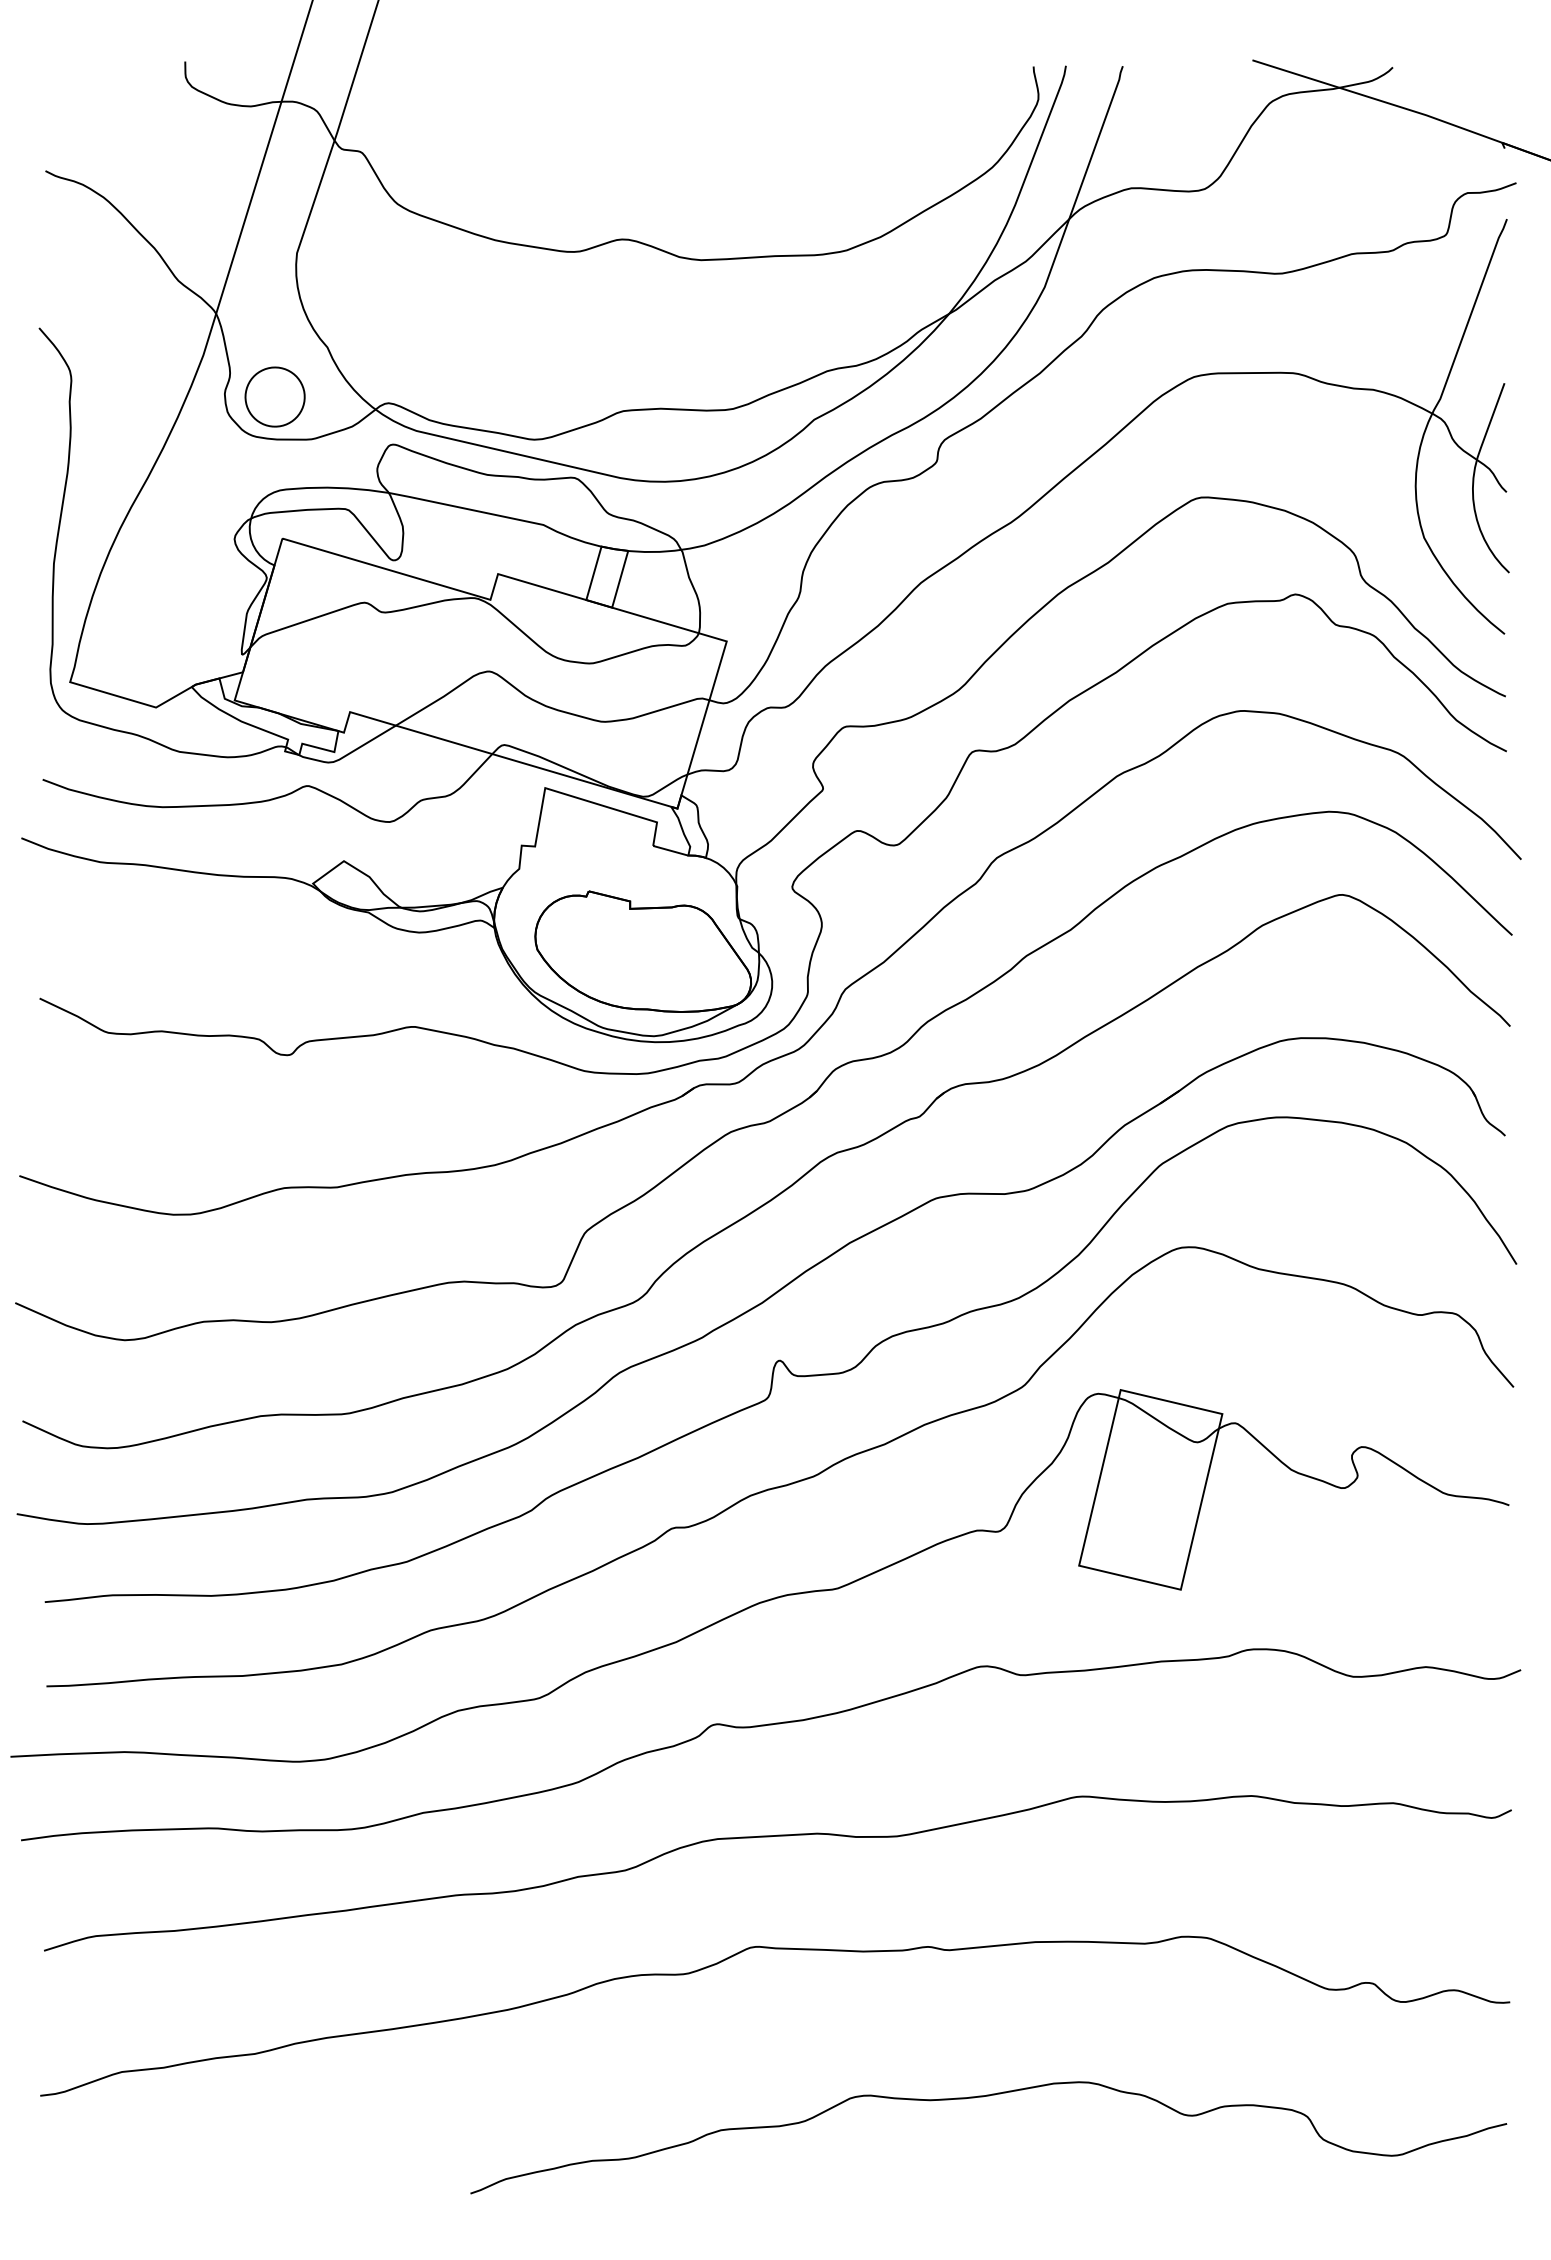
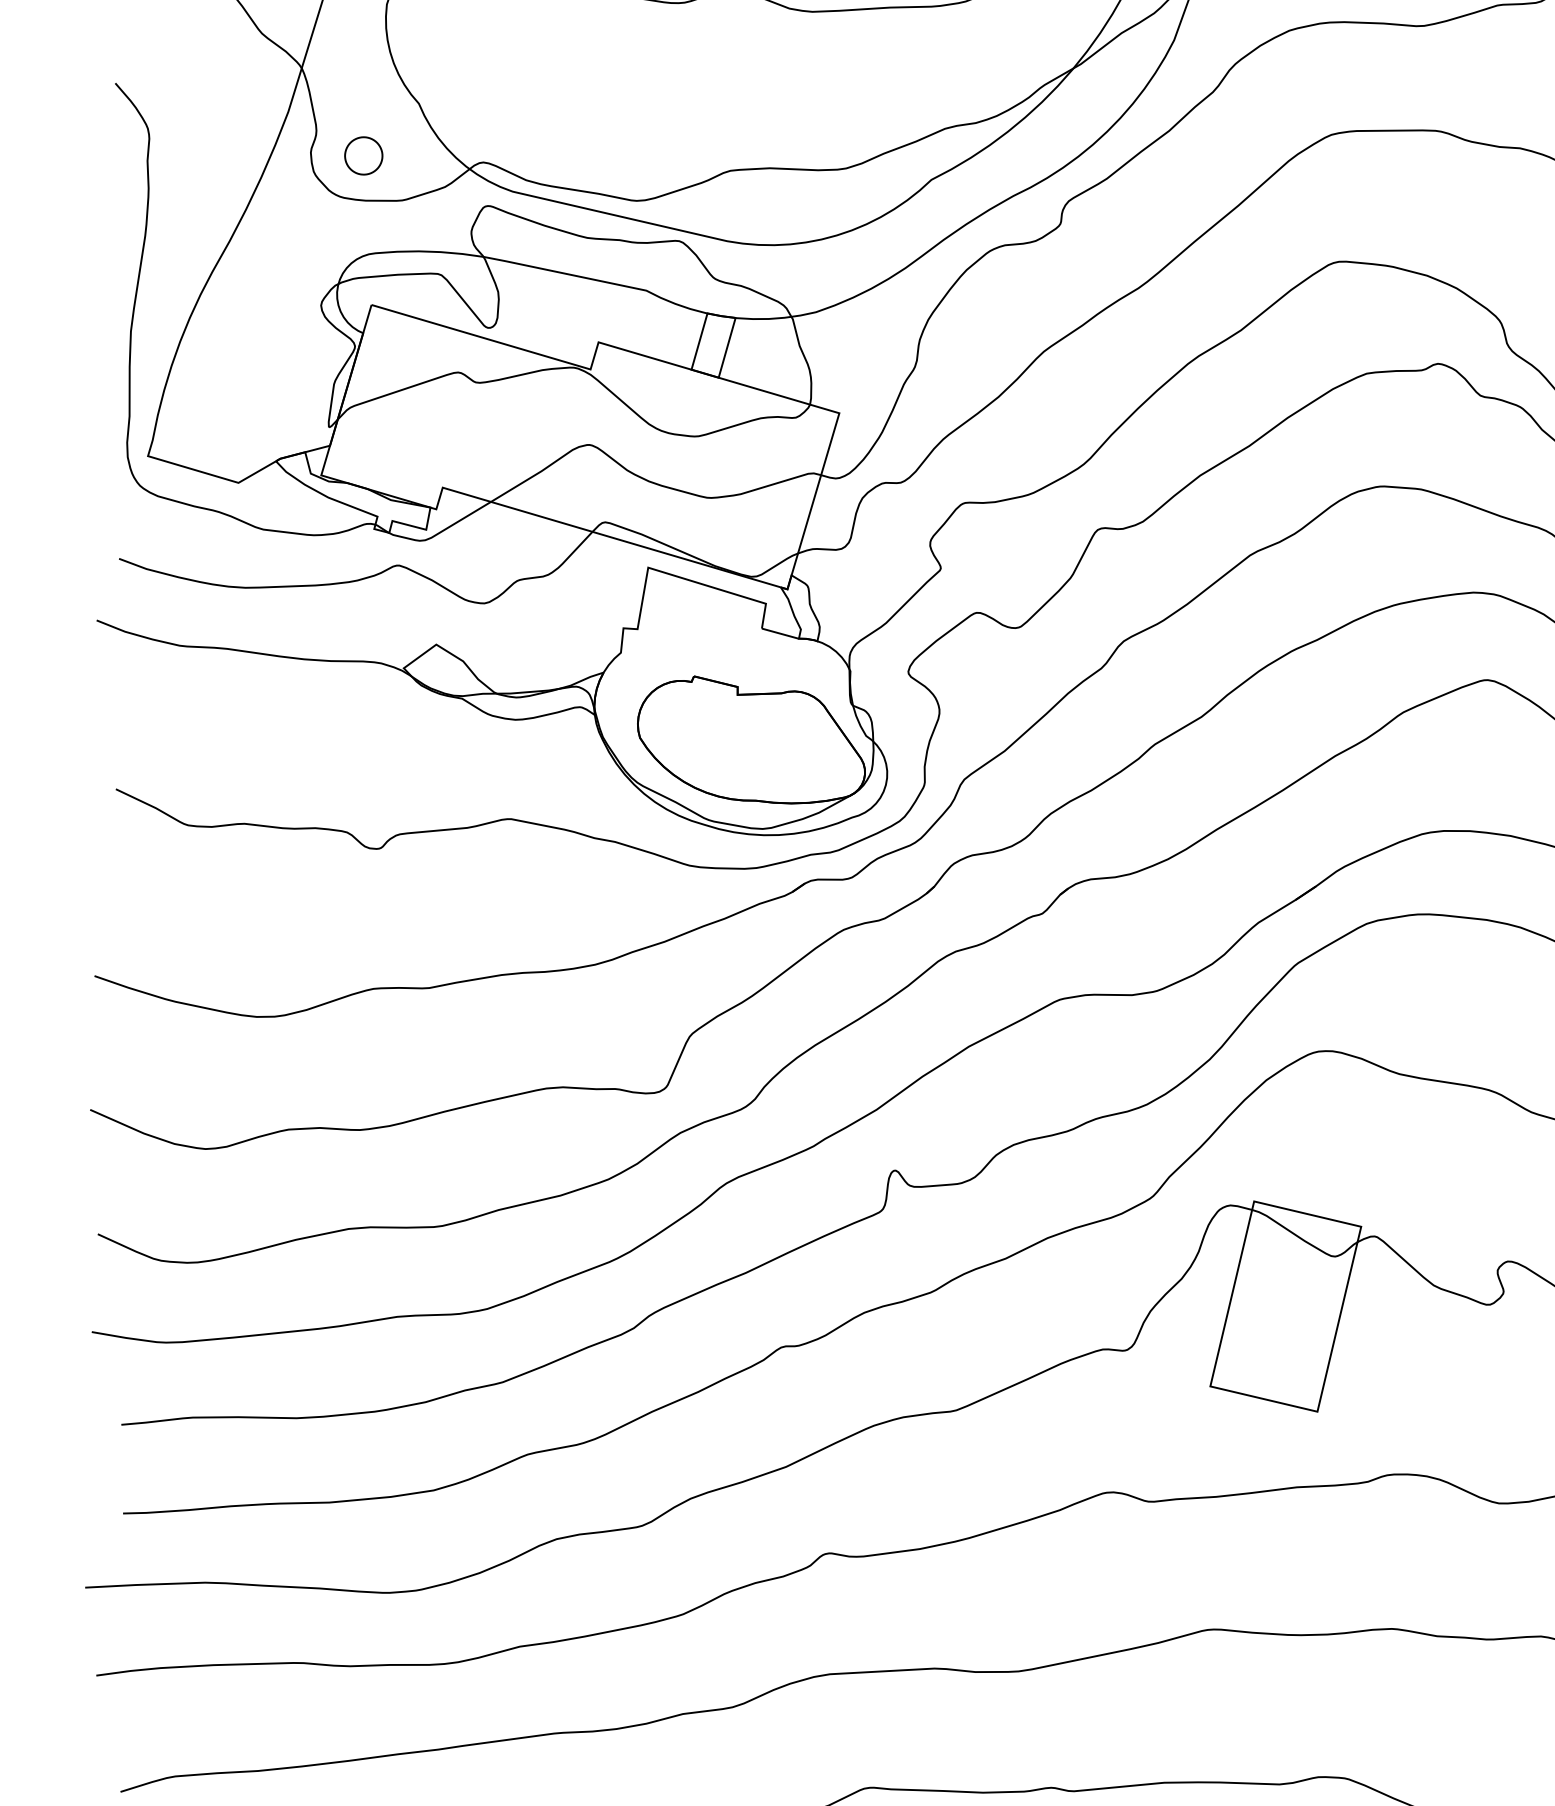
part: (274, 396) -> (363, 155), size x0.6

